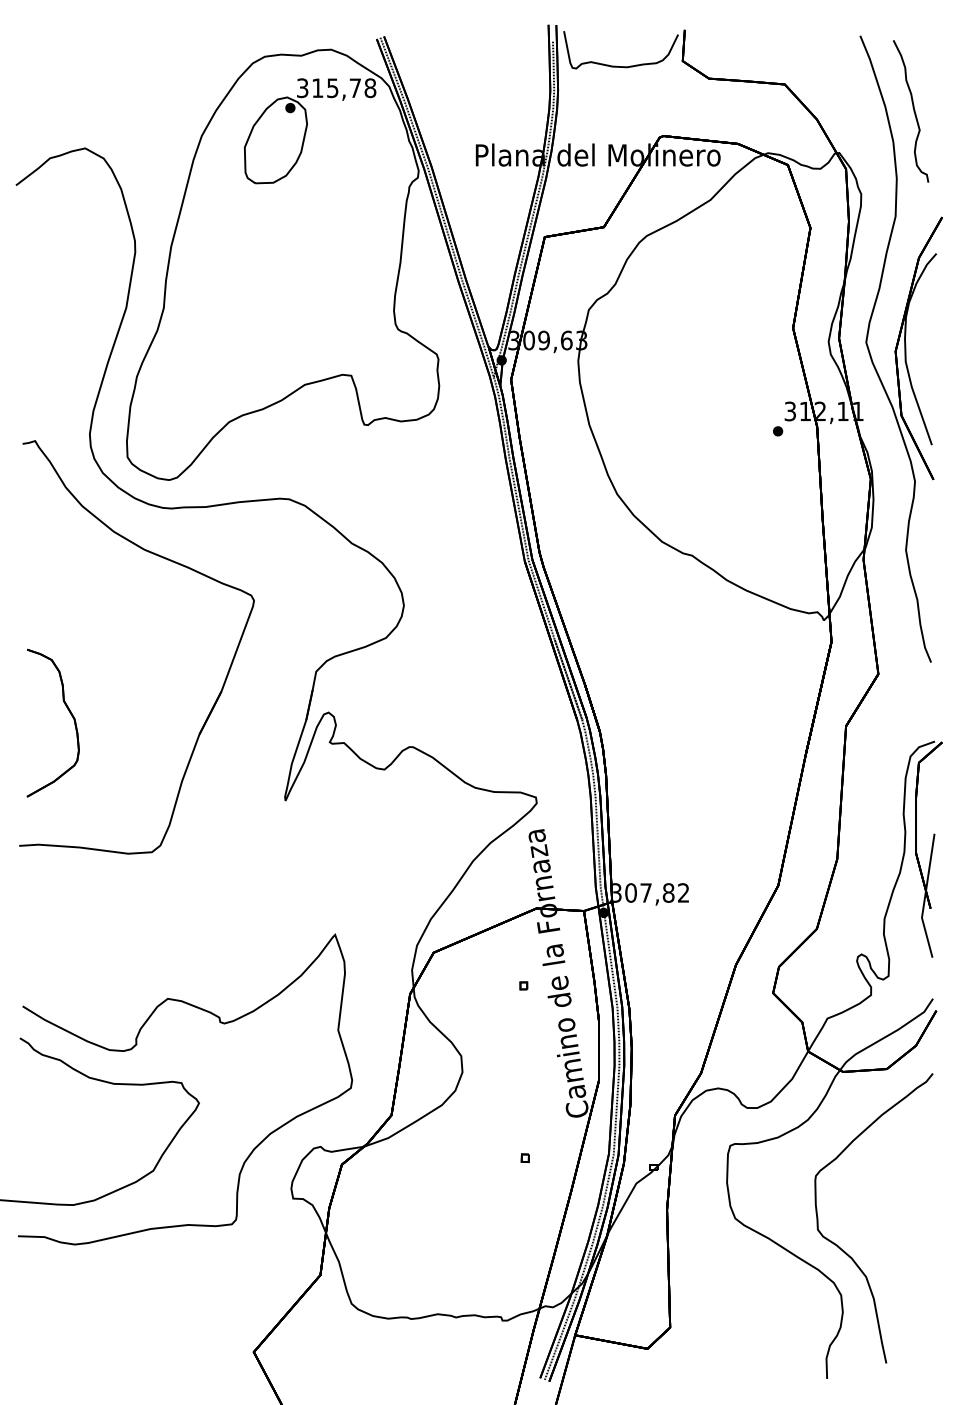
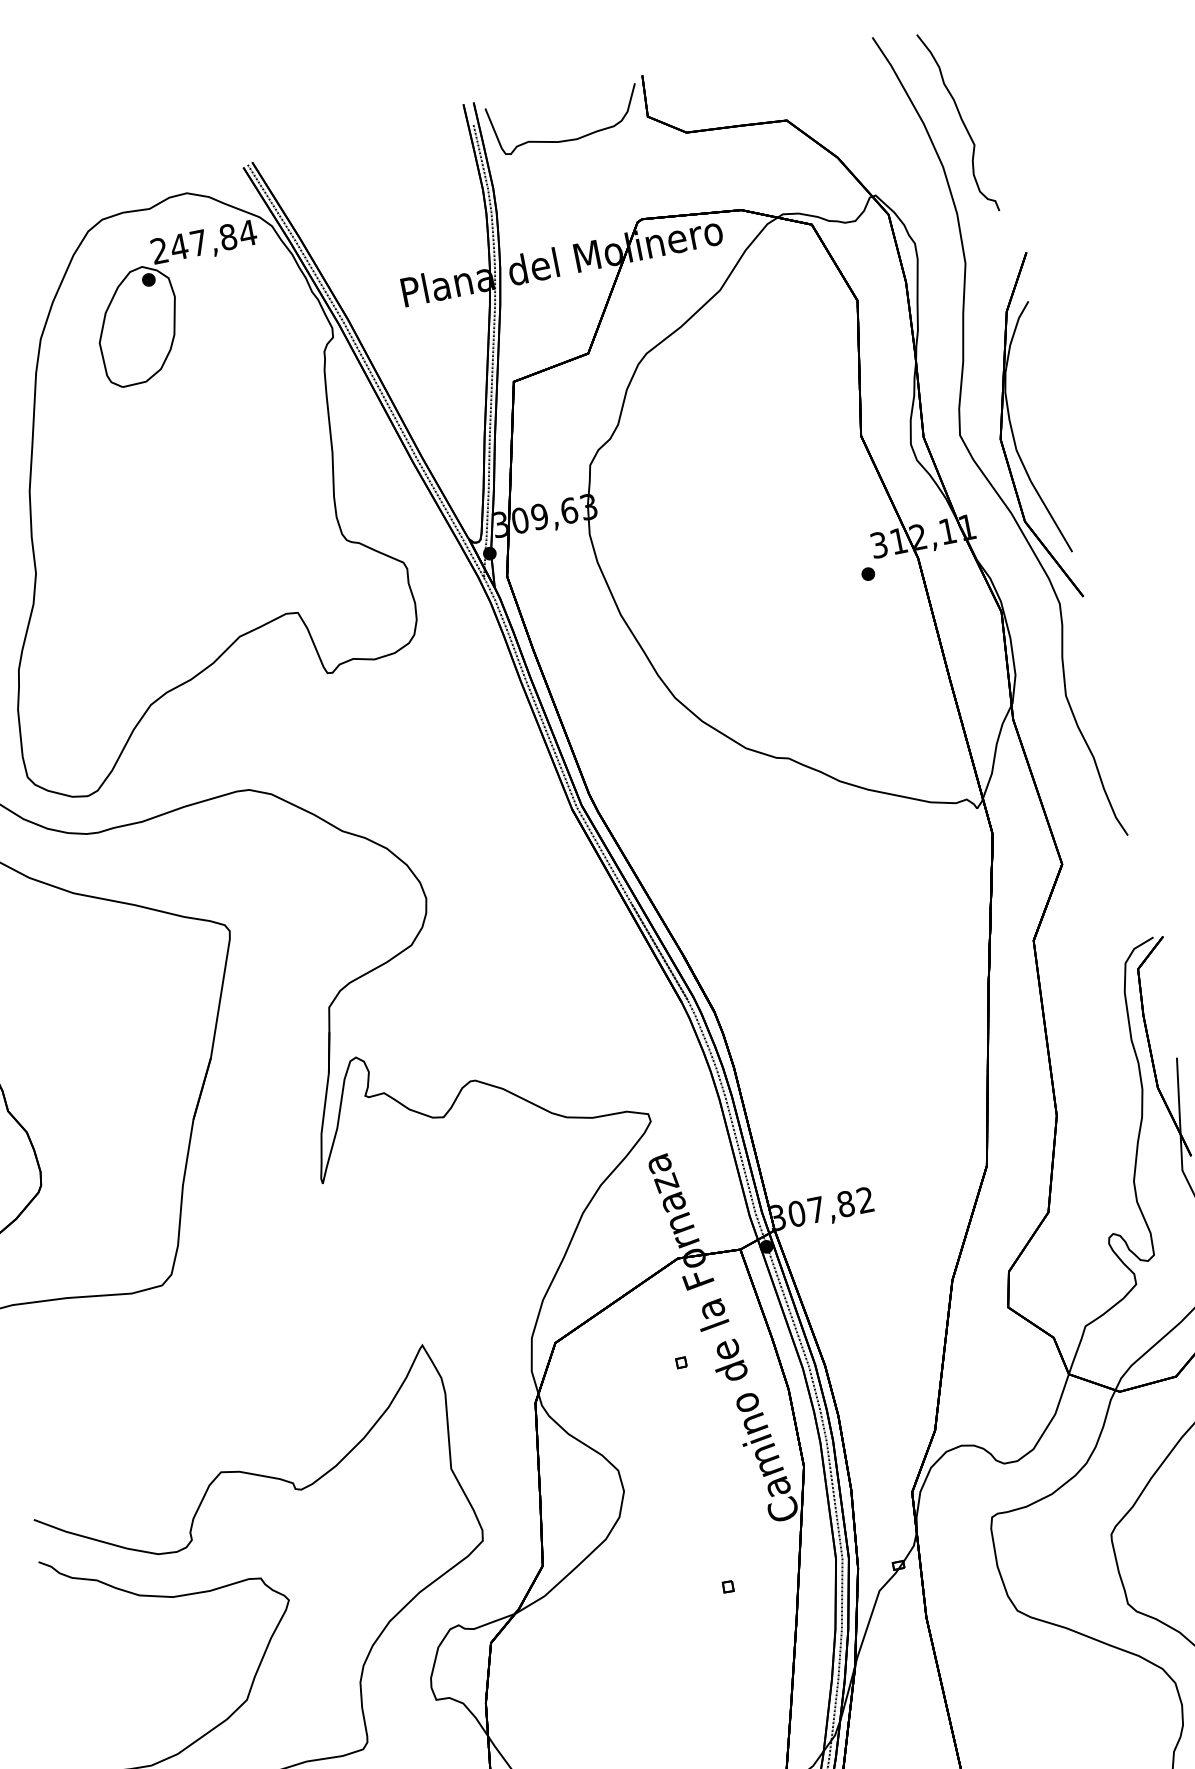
text: (336, 88) -> (203, 242), 315,78 -> 247,84

